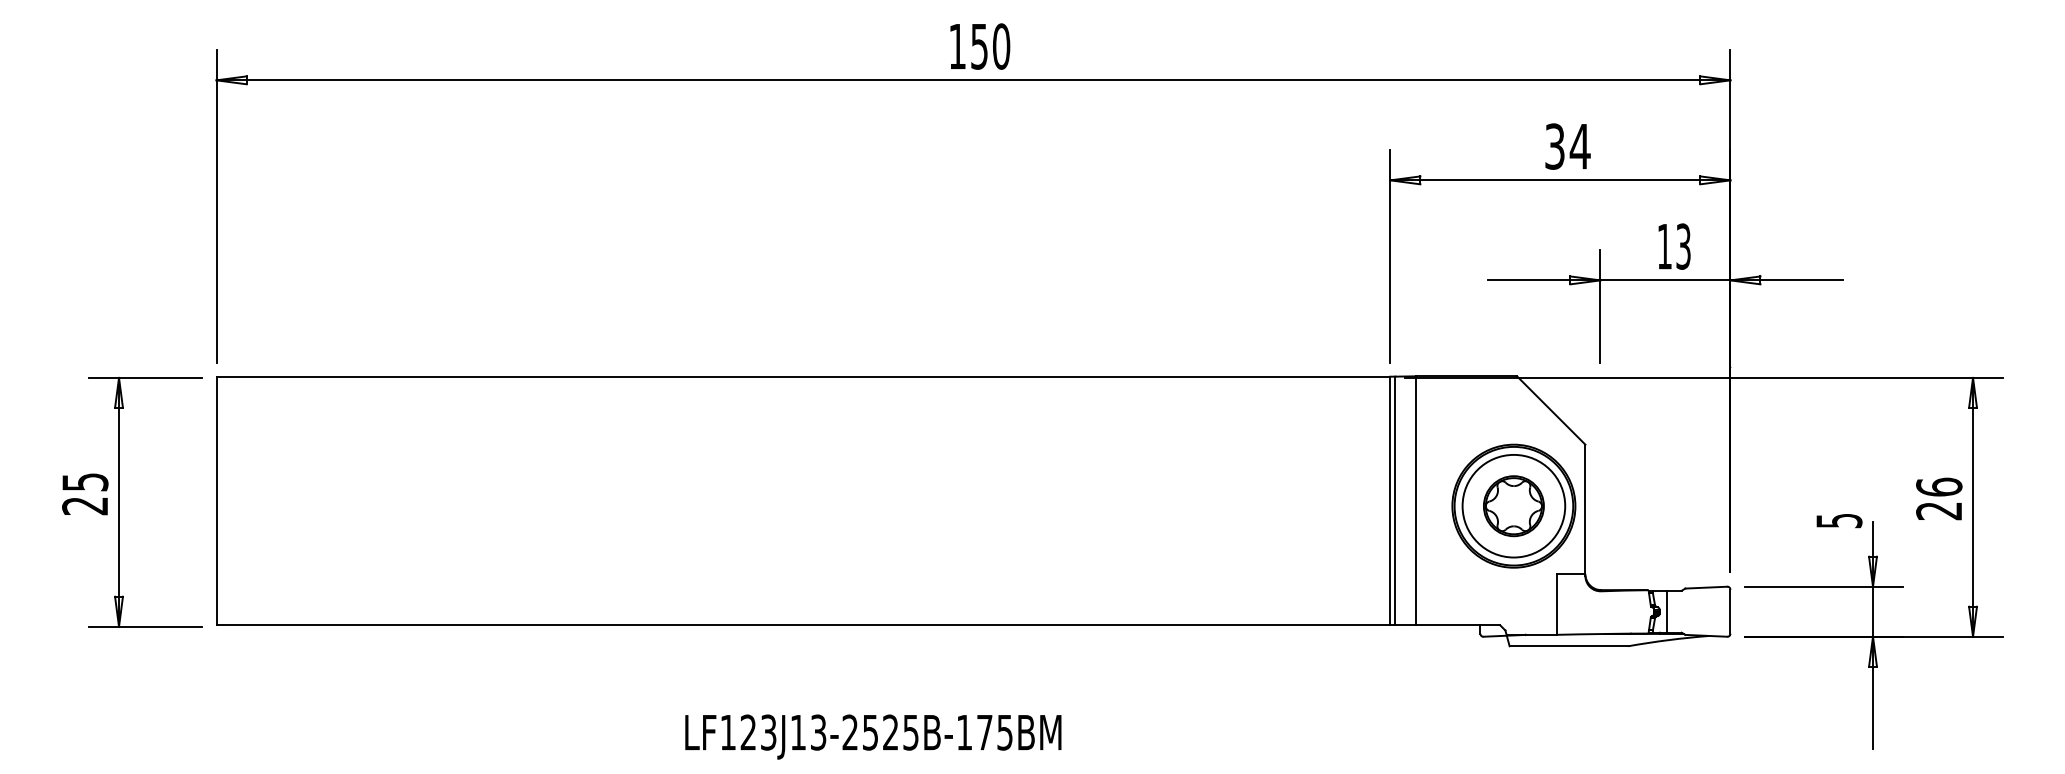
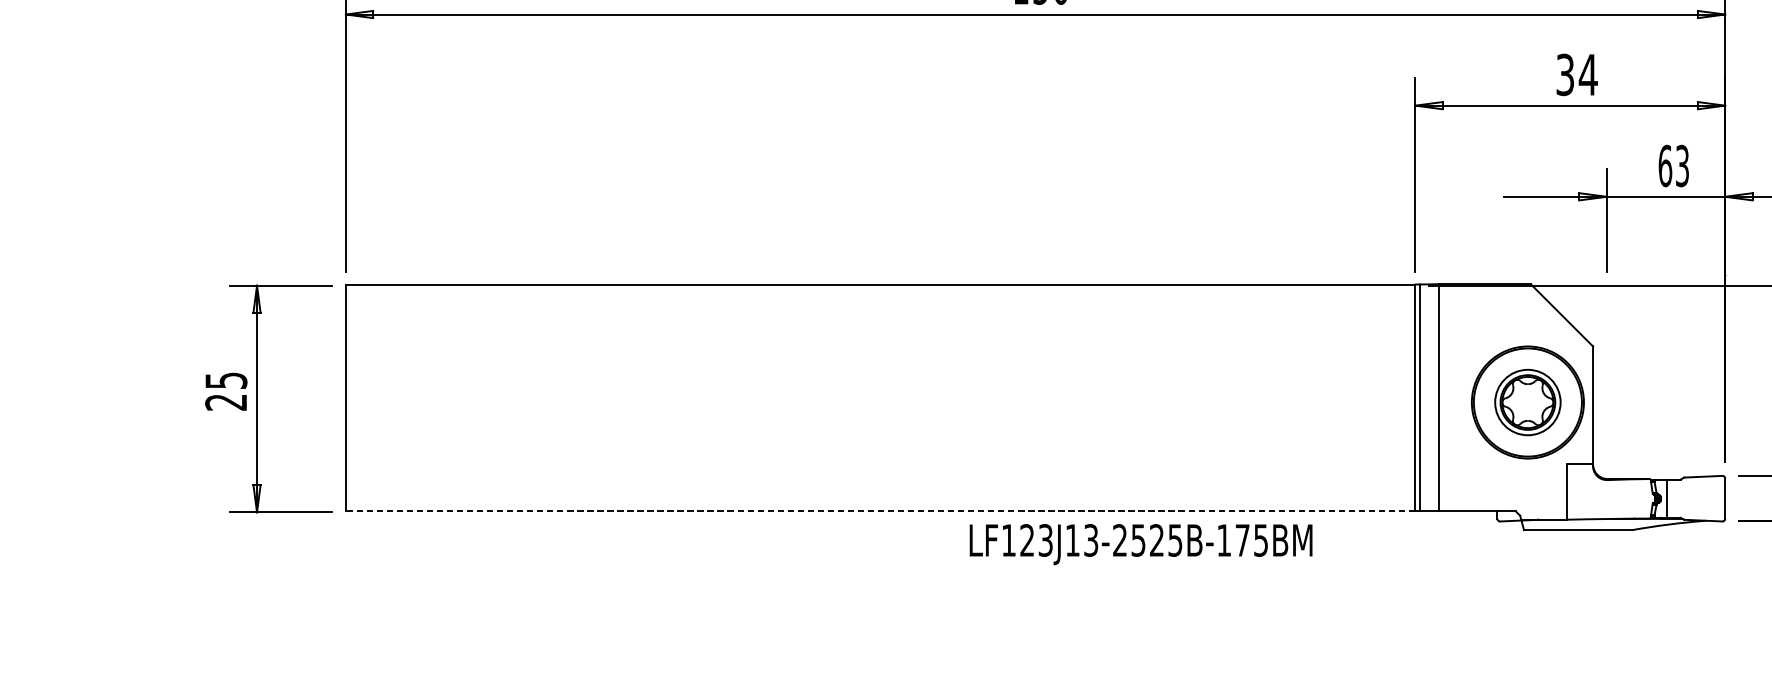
text: (1664, 246) -> (1665, 165), 13 -> 63
circle: (1513, 505) -> (1527, 401), size x0.7
line: (803, 625) -> (880, 511), solid -> dashed
text: (873, 736) -> (1141, 544), moved

